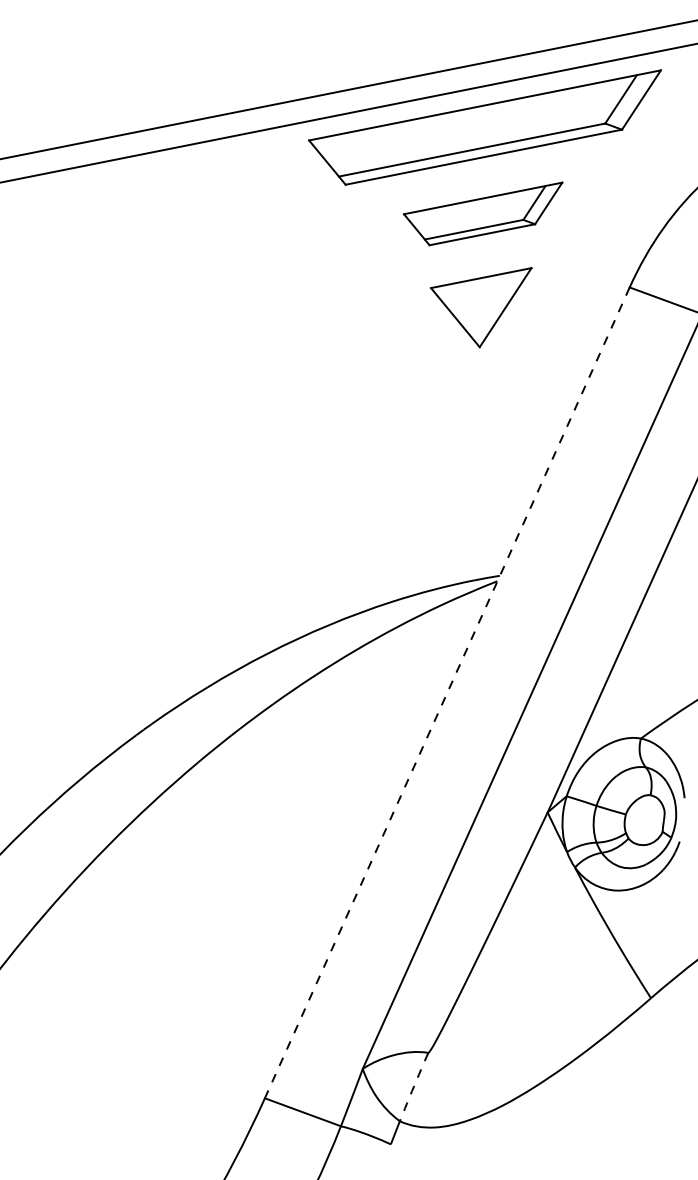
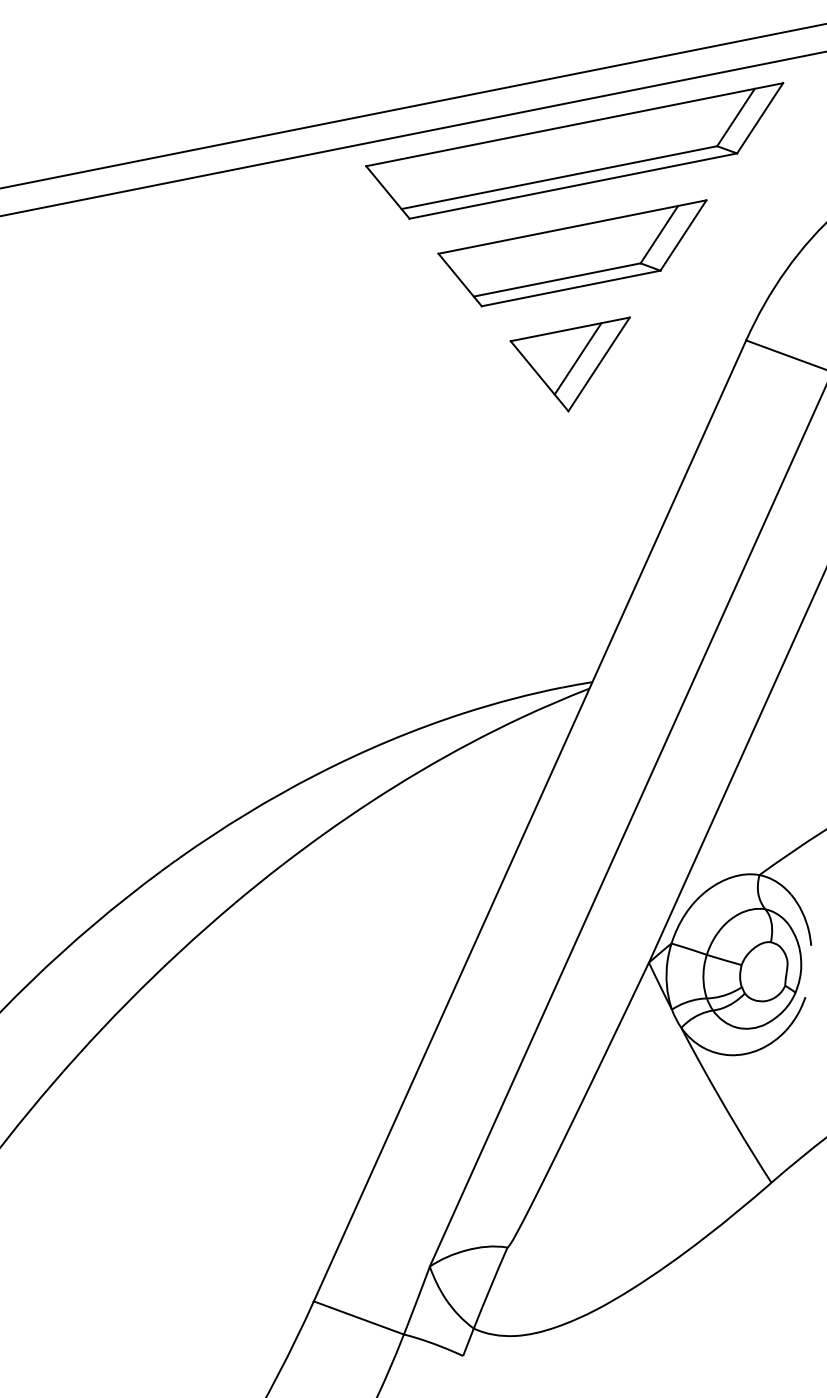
part: (483, 214) -> (572, 253), size x1.43
line: (487, 302) -> (577, 358), added
line: (447, 692) -> (530, 820), dashed -> solid
arc: (413, 1086) -> (490, 1287), dashed -> solid

